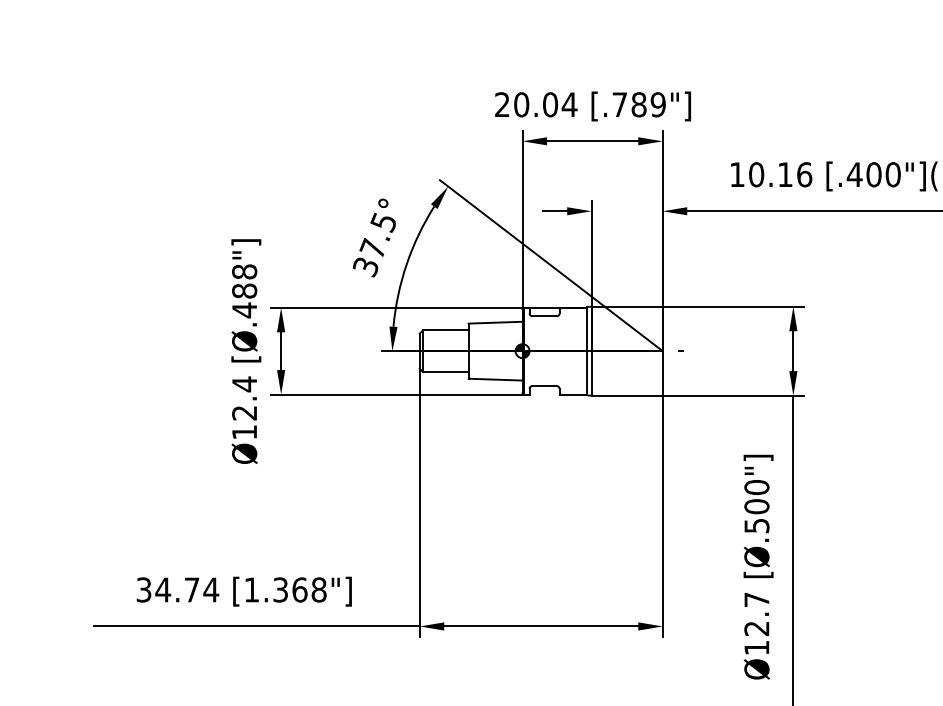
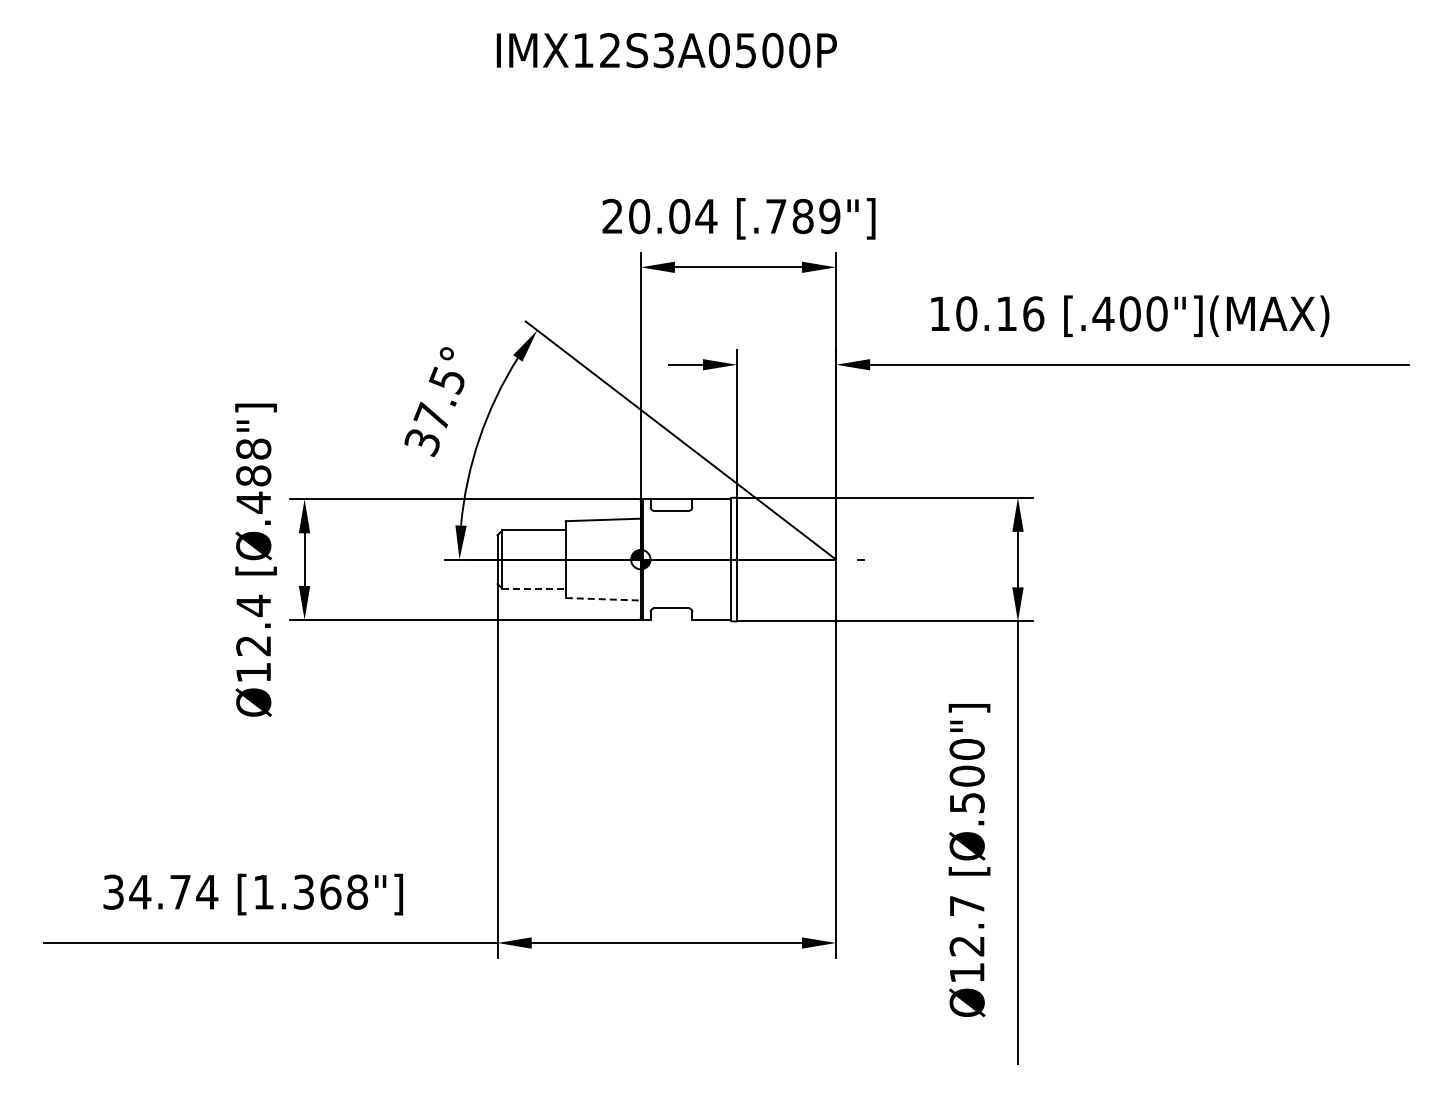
line: (446, 371) -> (534, 588), solid -> dashed
line: (495, 379) -> (603, 599), solid -> dashed

